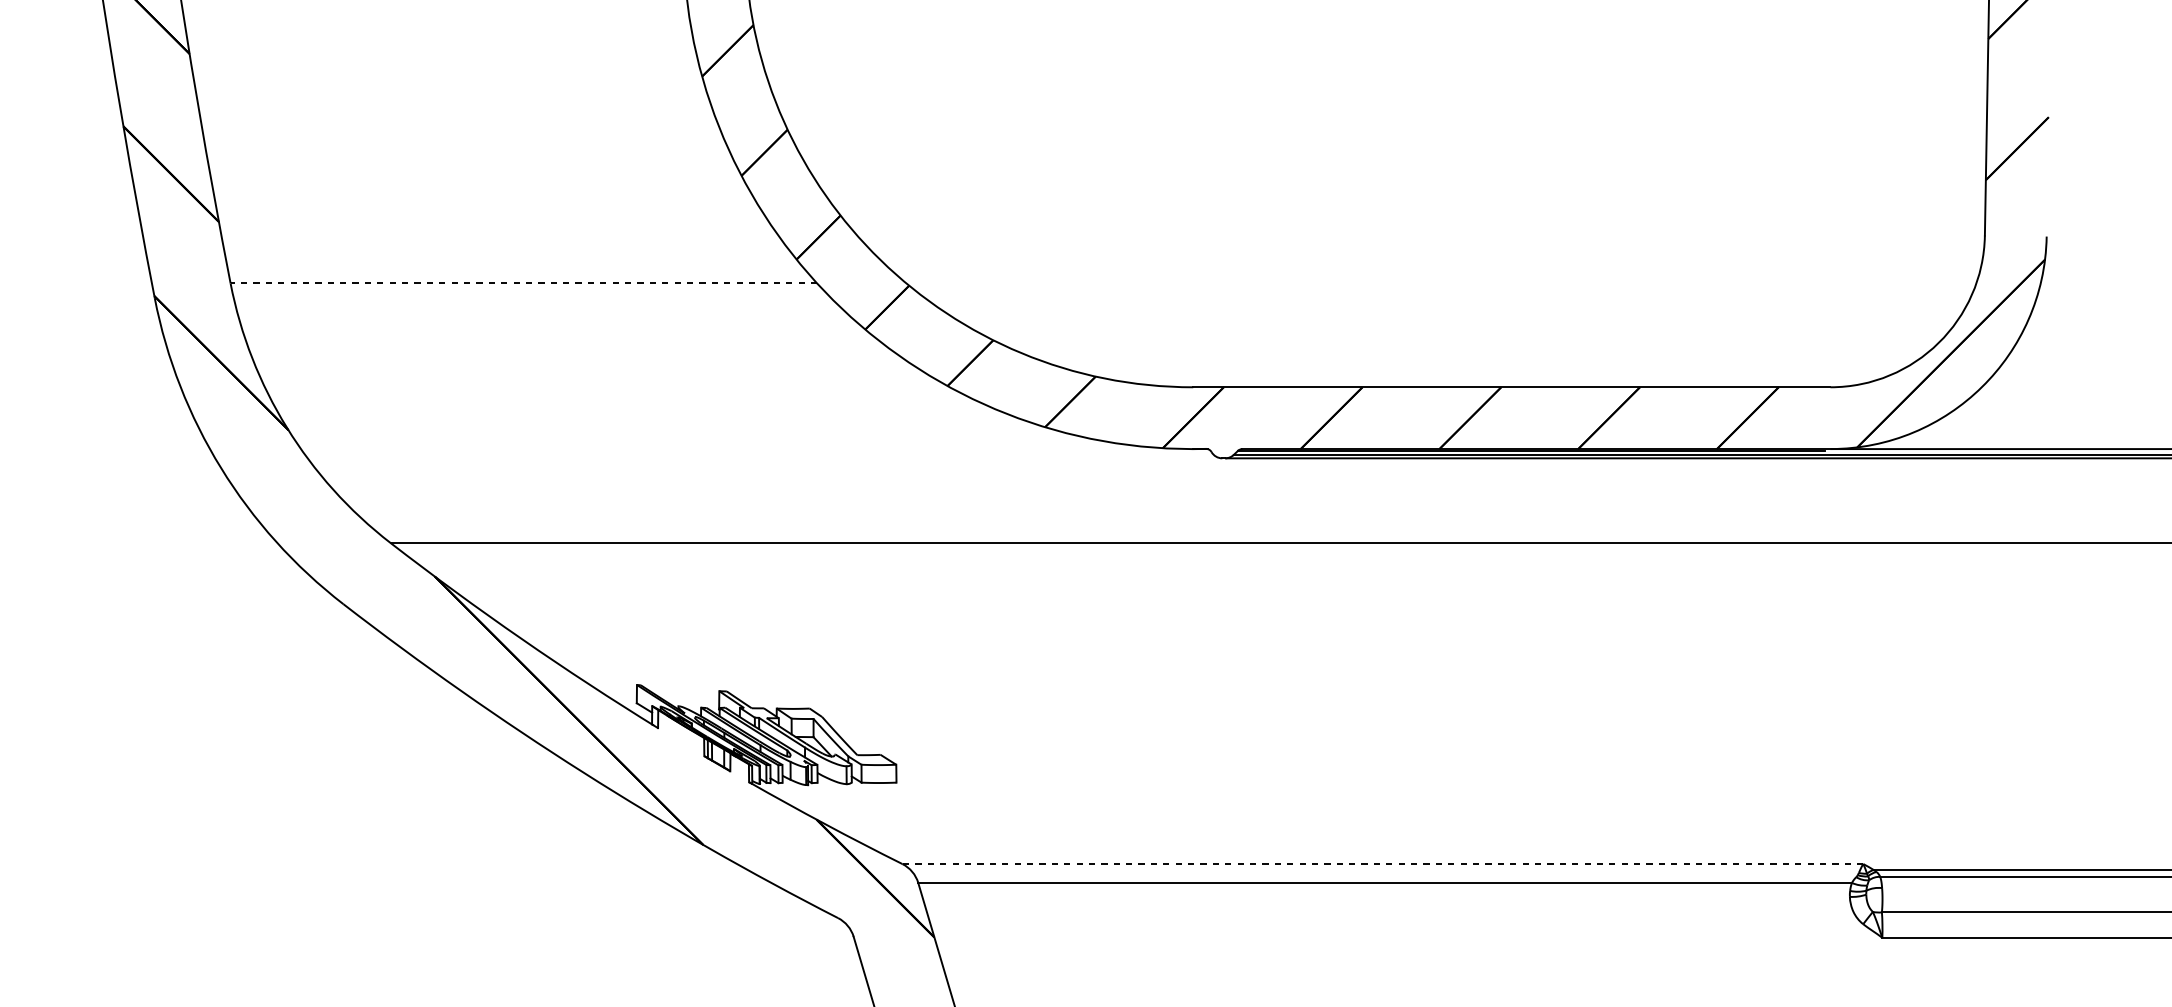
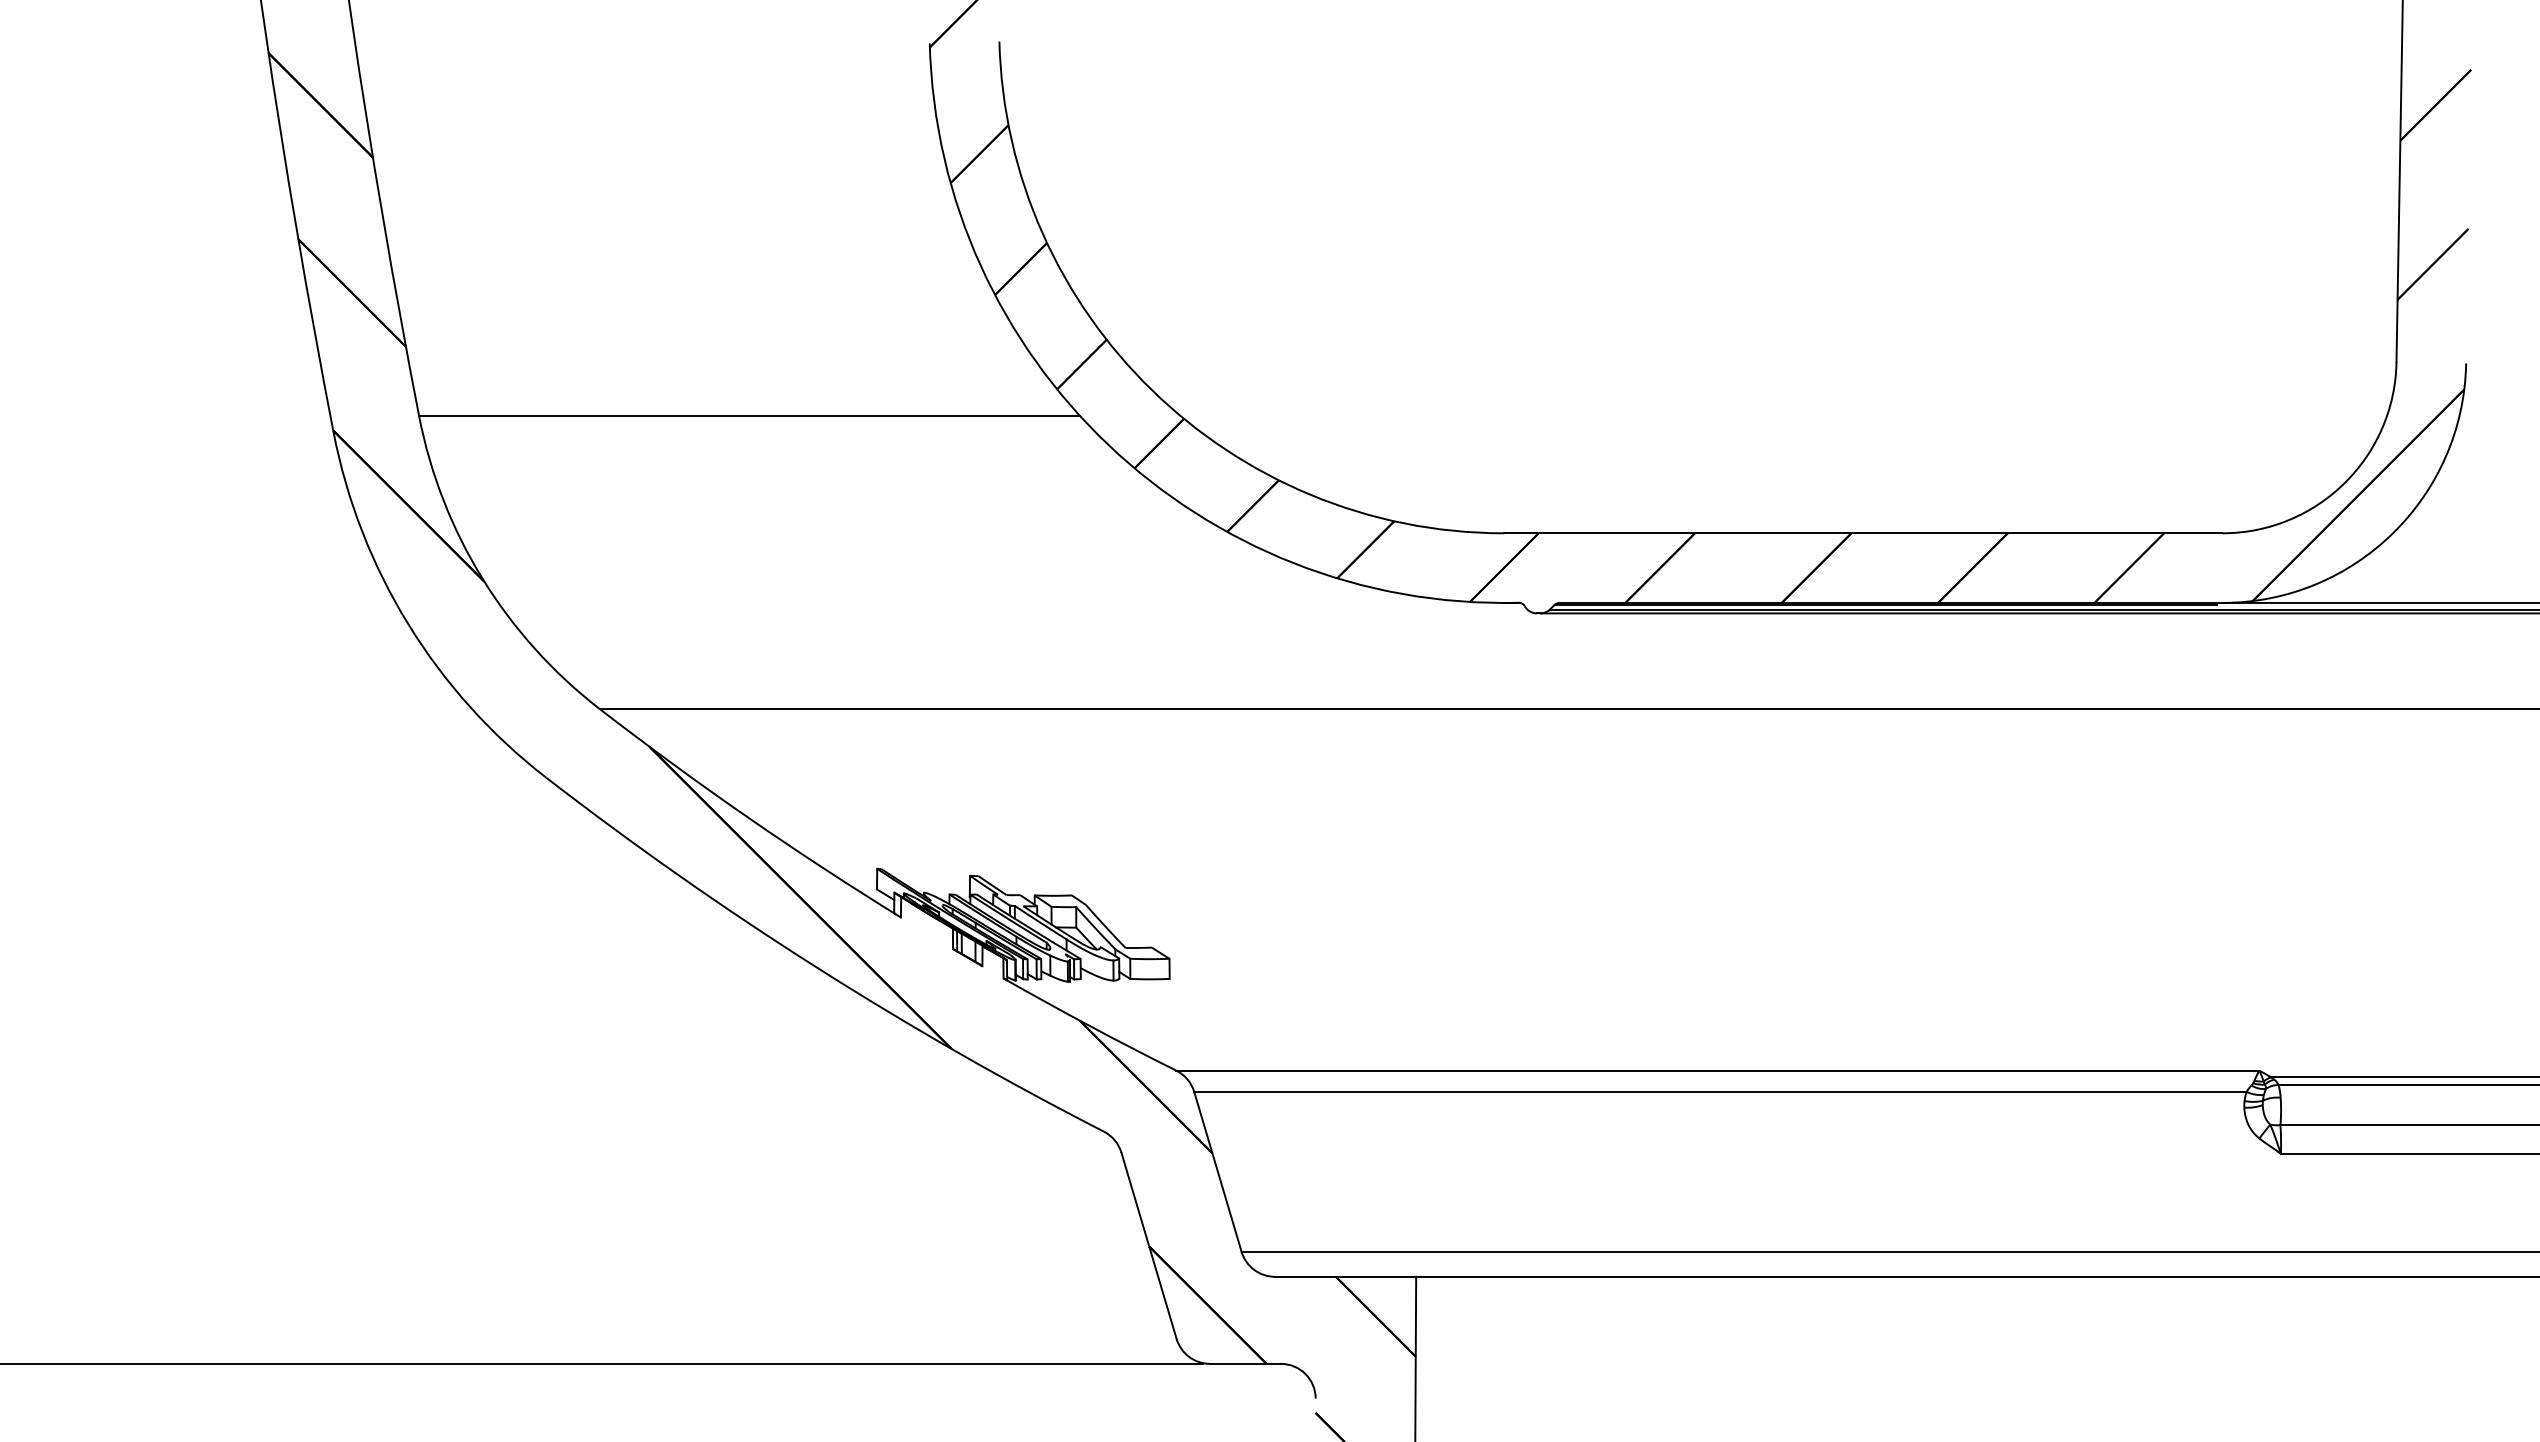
line: (523, 283) -> (749, 416), dashed -> solid
line: (1382, 863) -> (1717, 1070), dashed -> solid

